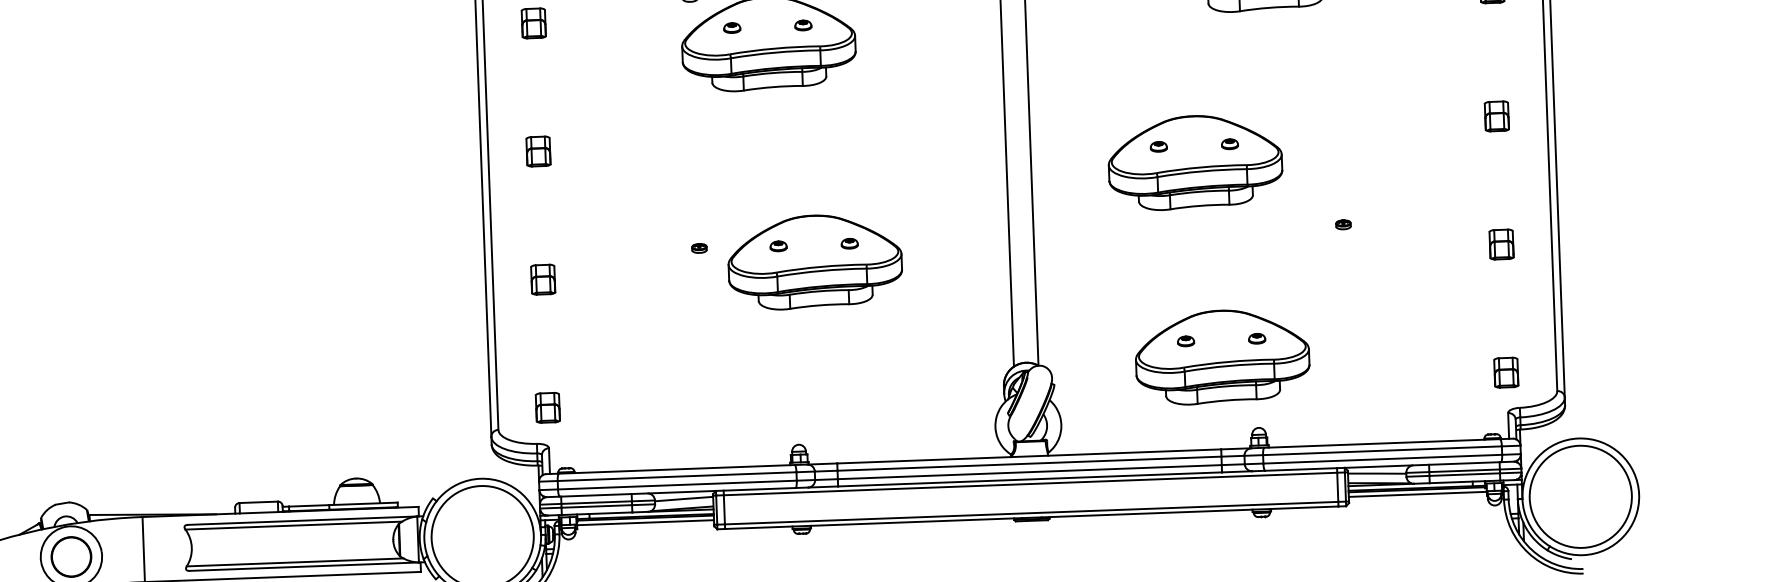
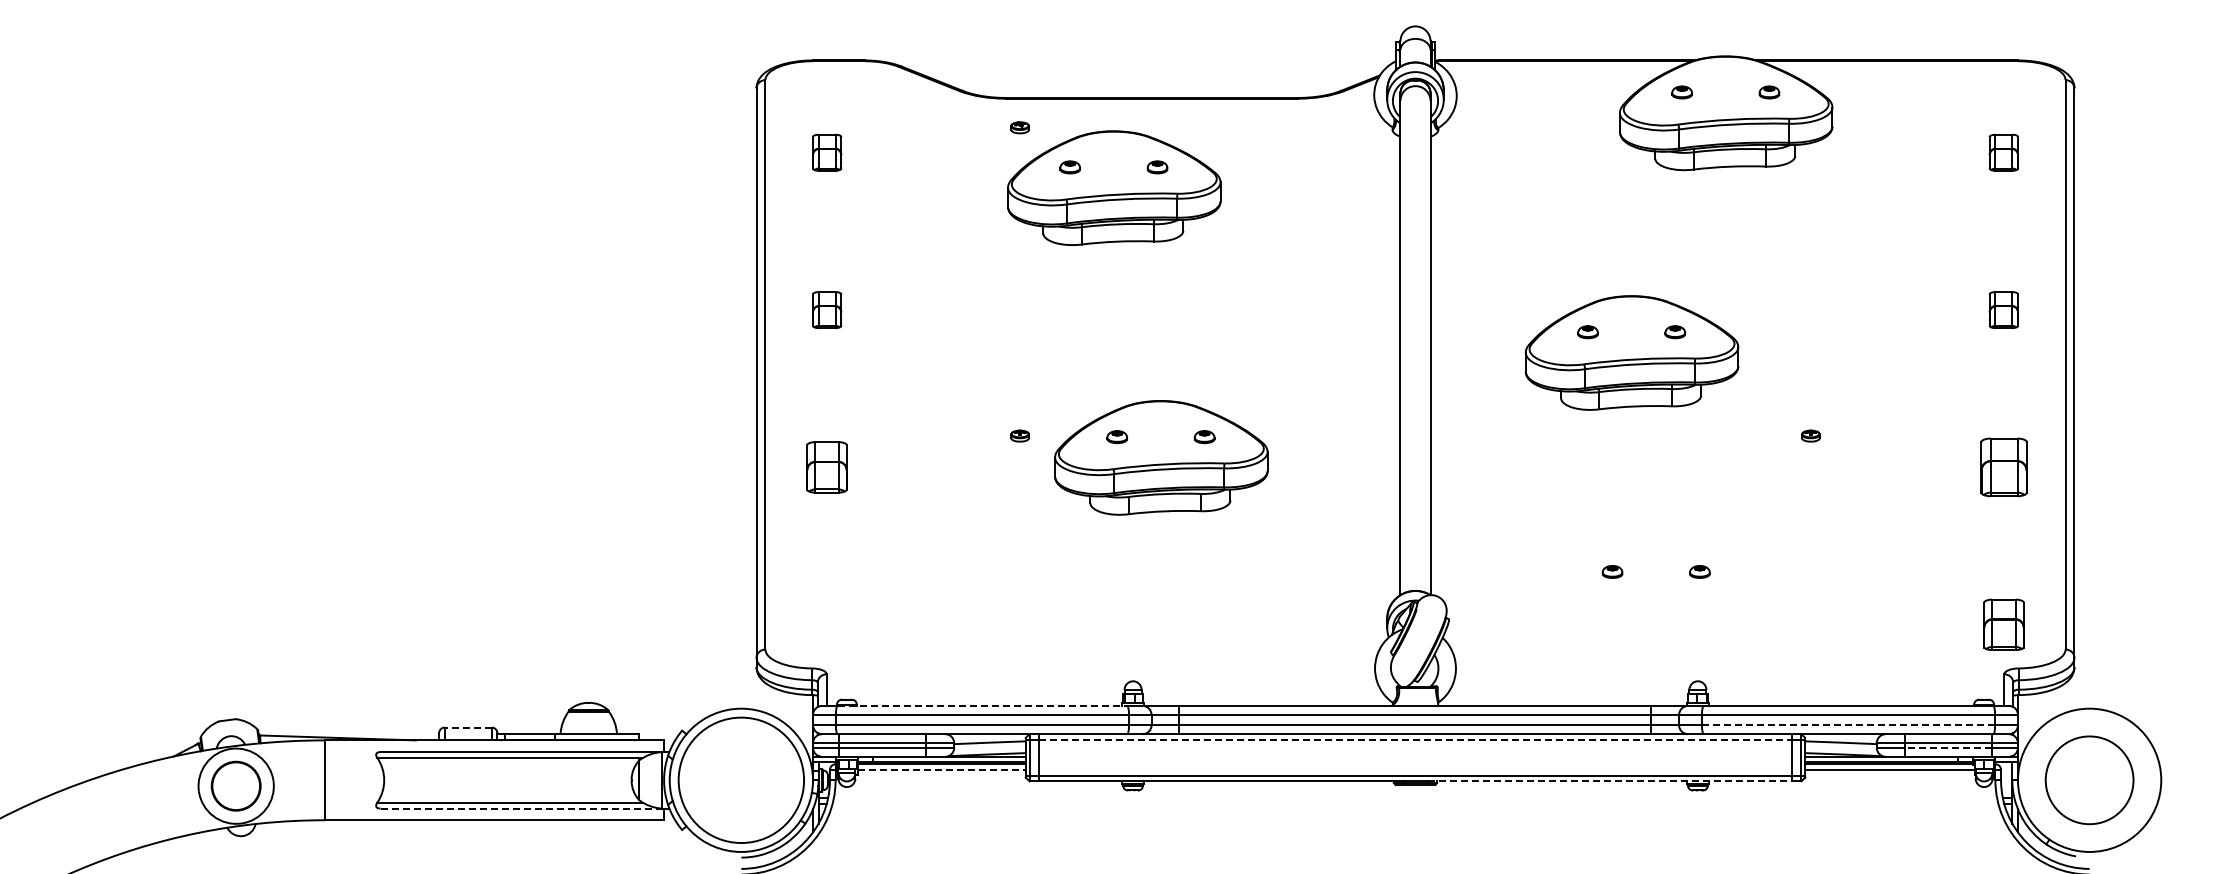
part: (1501, 244) -> (2003, 467), size x1.6
part: (543, 279) -> (827, 467), size x1.4
part: (1222, 356) -> (1656, 592), removed
part: (1505, 372) -> (2003, 624), size x1.4
part: (548, 407) -> (827, 624), removed
line: (1382, 459) -> (1848, 725), solid -> dashed
line: (676, 468) -> (982, 705), solid -> dashed
line: (1464, 474) -> (1947, 747), solid -> dashed
line: (1030, 483) -> (1415, 739), solid -> dashed
circle: (1580, 496) -> (2089, 780), size x0.7
line: (258, 502) -> (468, 727), solid -> dashed
line: (1190, 512) -> (1610, 781), solid -> dashed
line: (646, 522) -> (942, 769), solid -> dashed
line: (304, 566) -> (521, 808), solid -> dashed

